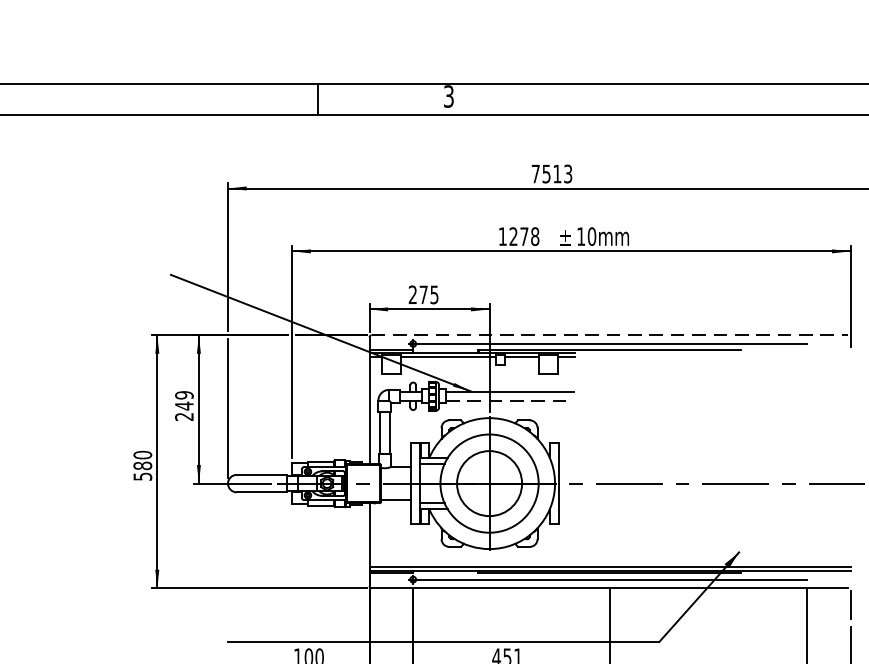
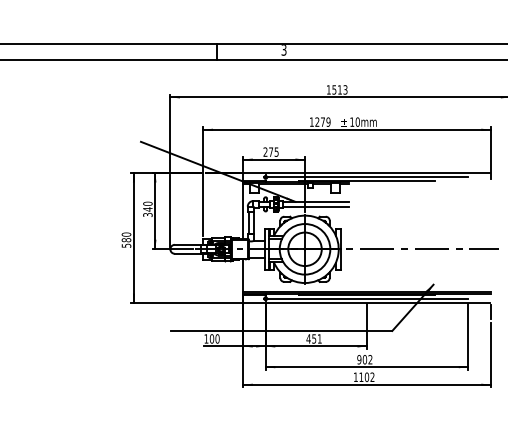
text: (535, 173) -> (328, 89), 7513 -> 1513
text: (535, 235) -> (328, 121), 1278 -> 1279
line: (610, 334) -> (367, 172), dashed -> solid
line: (511, 400) -> (316, 206), dashed -> solid
text: (185, 406) -> (148, 209), 249 -> 340

